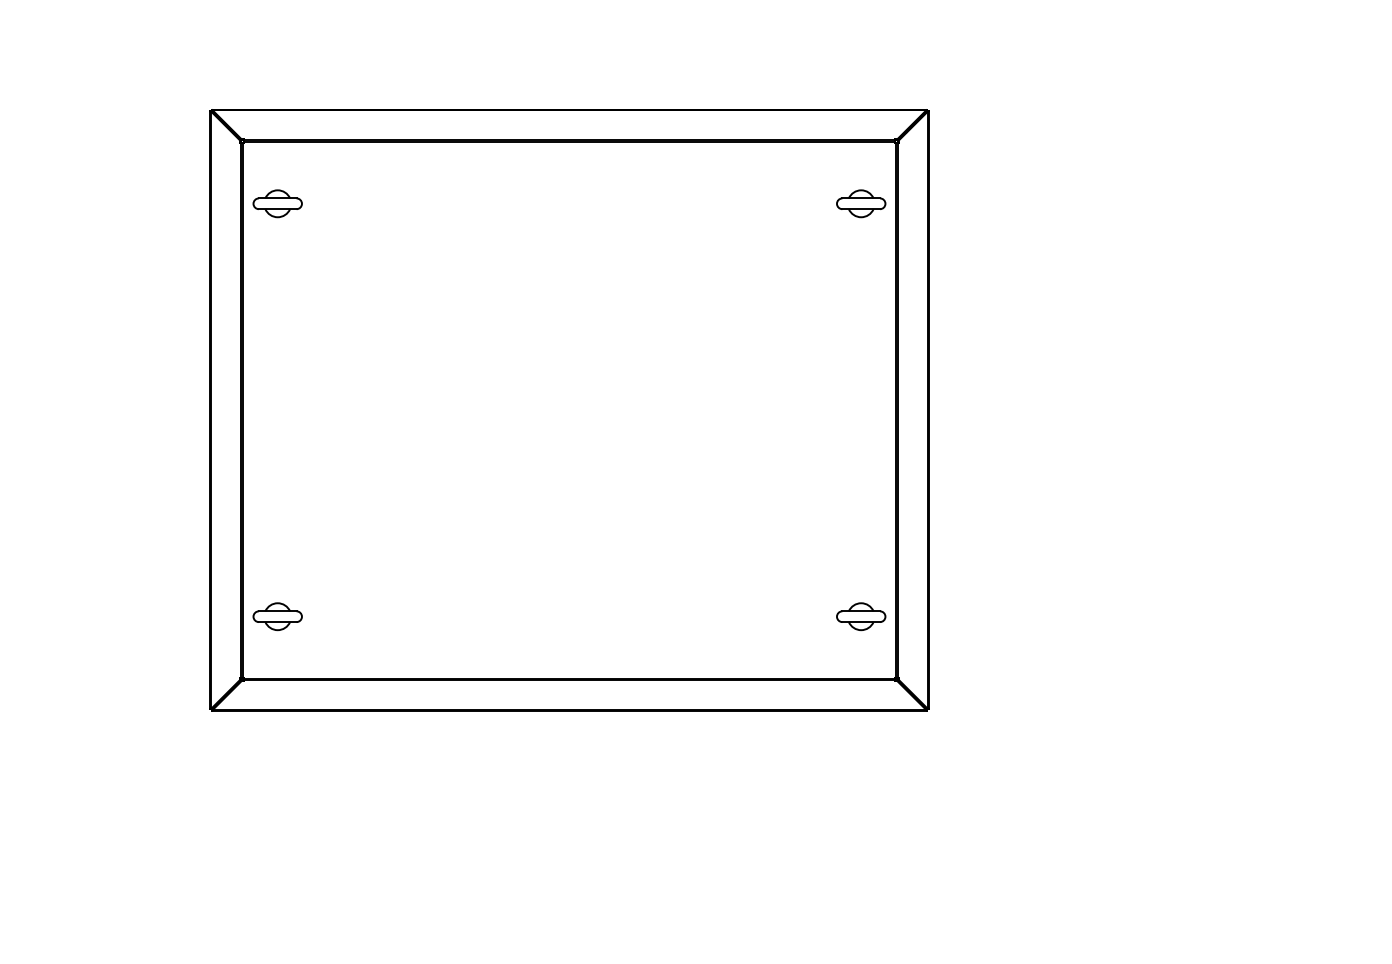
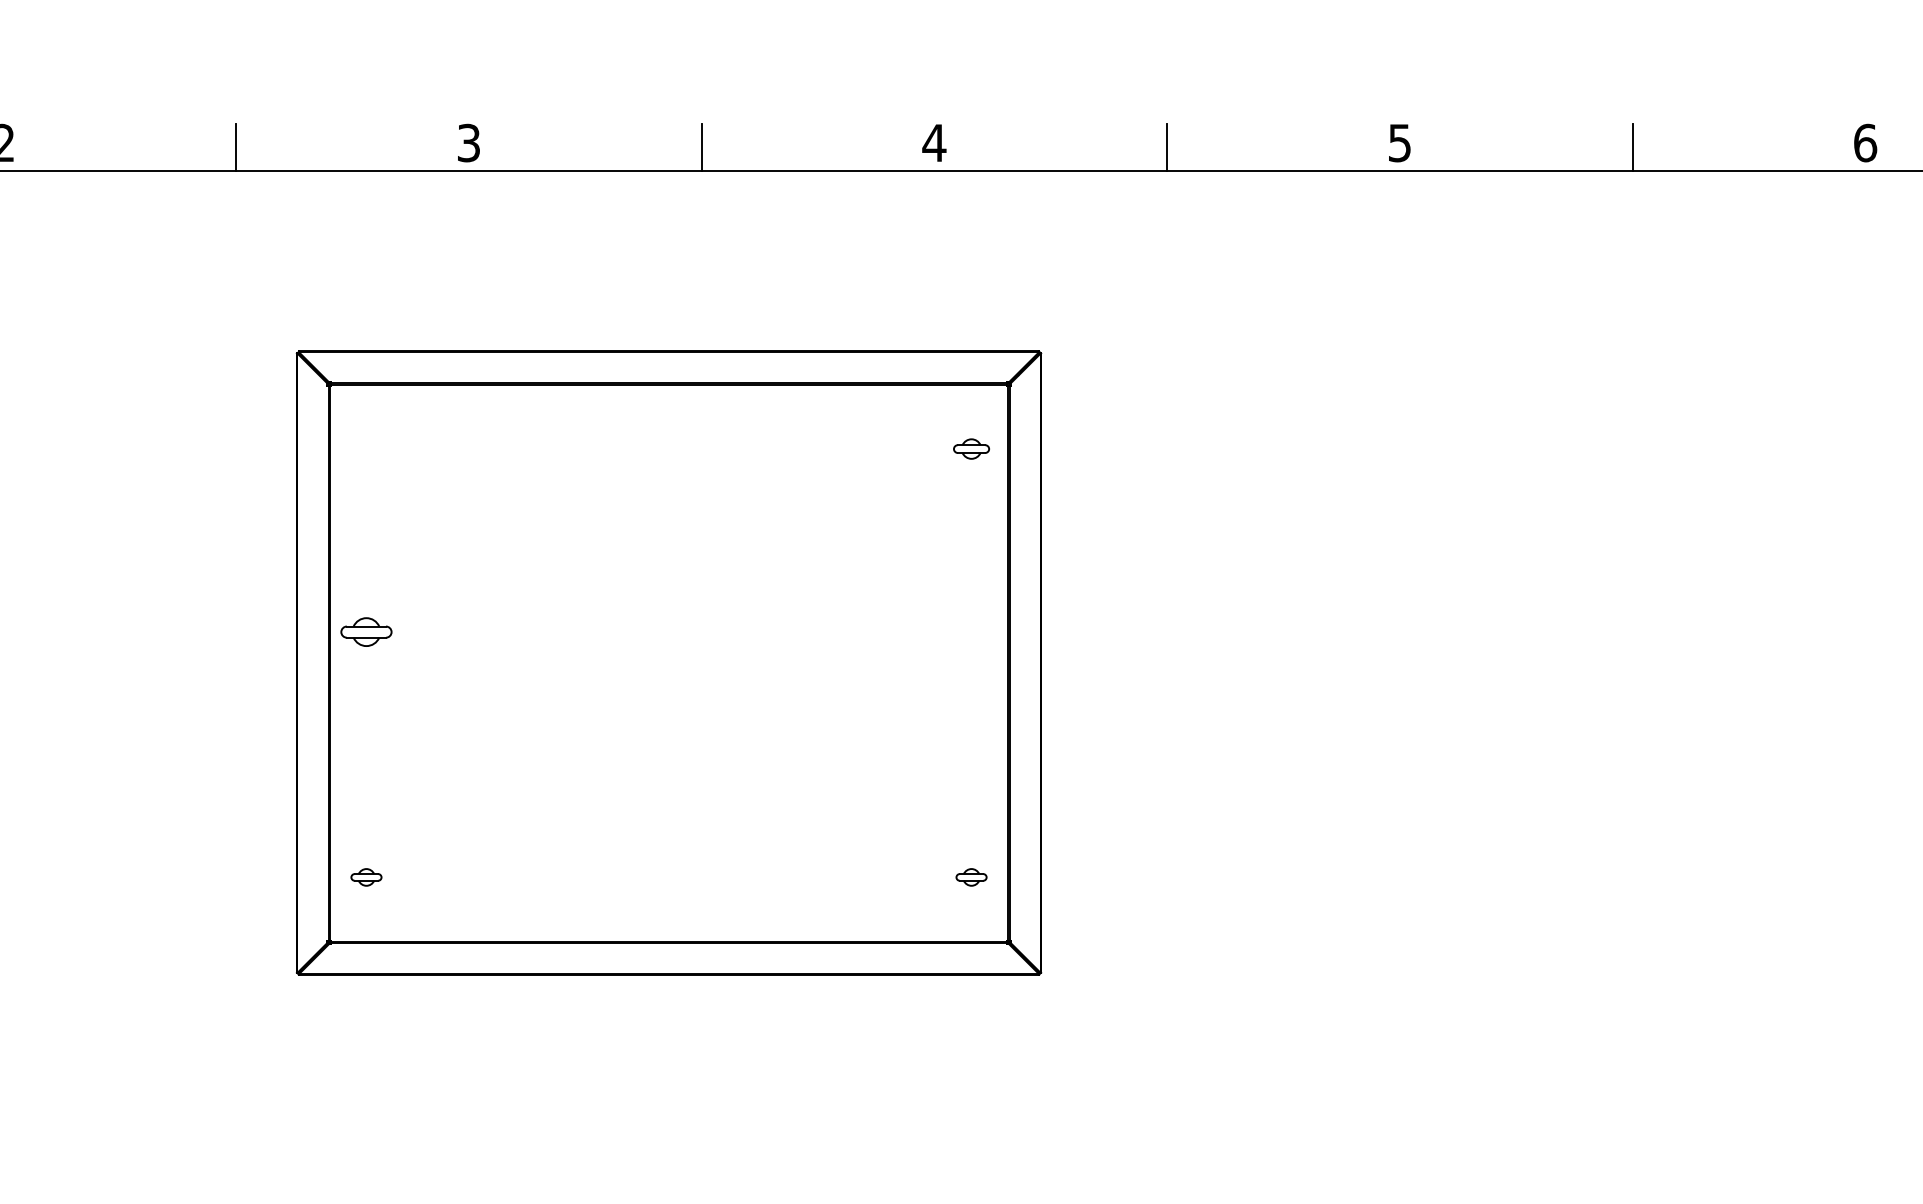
part: (277, 203) -> (366, 631), moved
part: (861, 203) -> (971, 448), size x0.7
part: (277, 616) -> (366, 877), size x0.6
part: (861, 616) -> (971, 877), size x0.6

